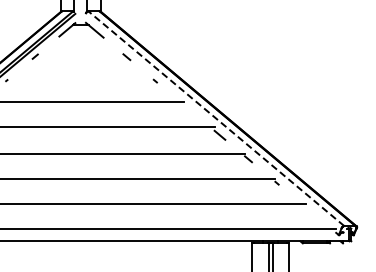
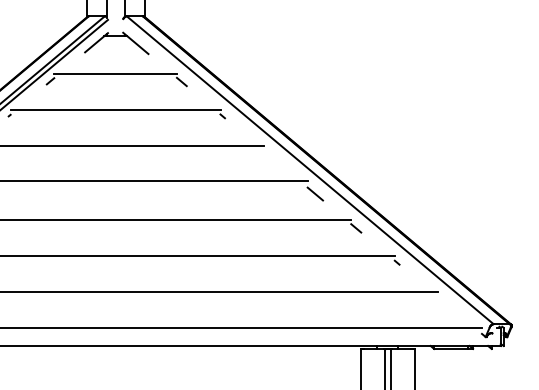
line: (80, 51) -> (115, 73), added
line: (80, 76) -> (115, 109), added
line: (216, 118) -> (310, 169), dashed -> solid

